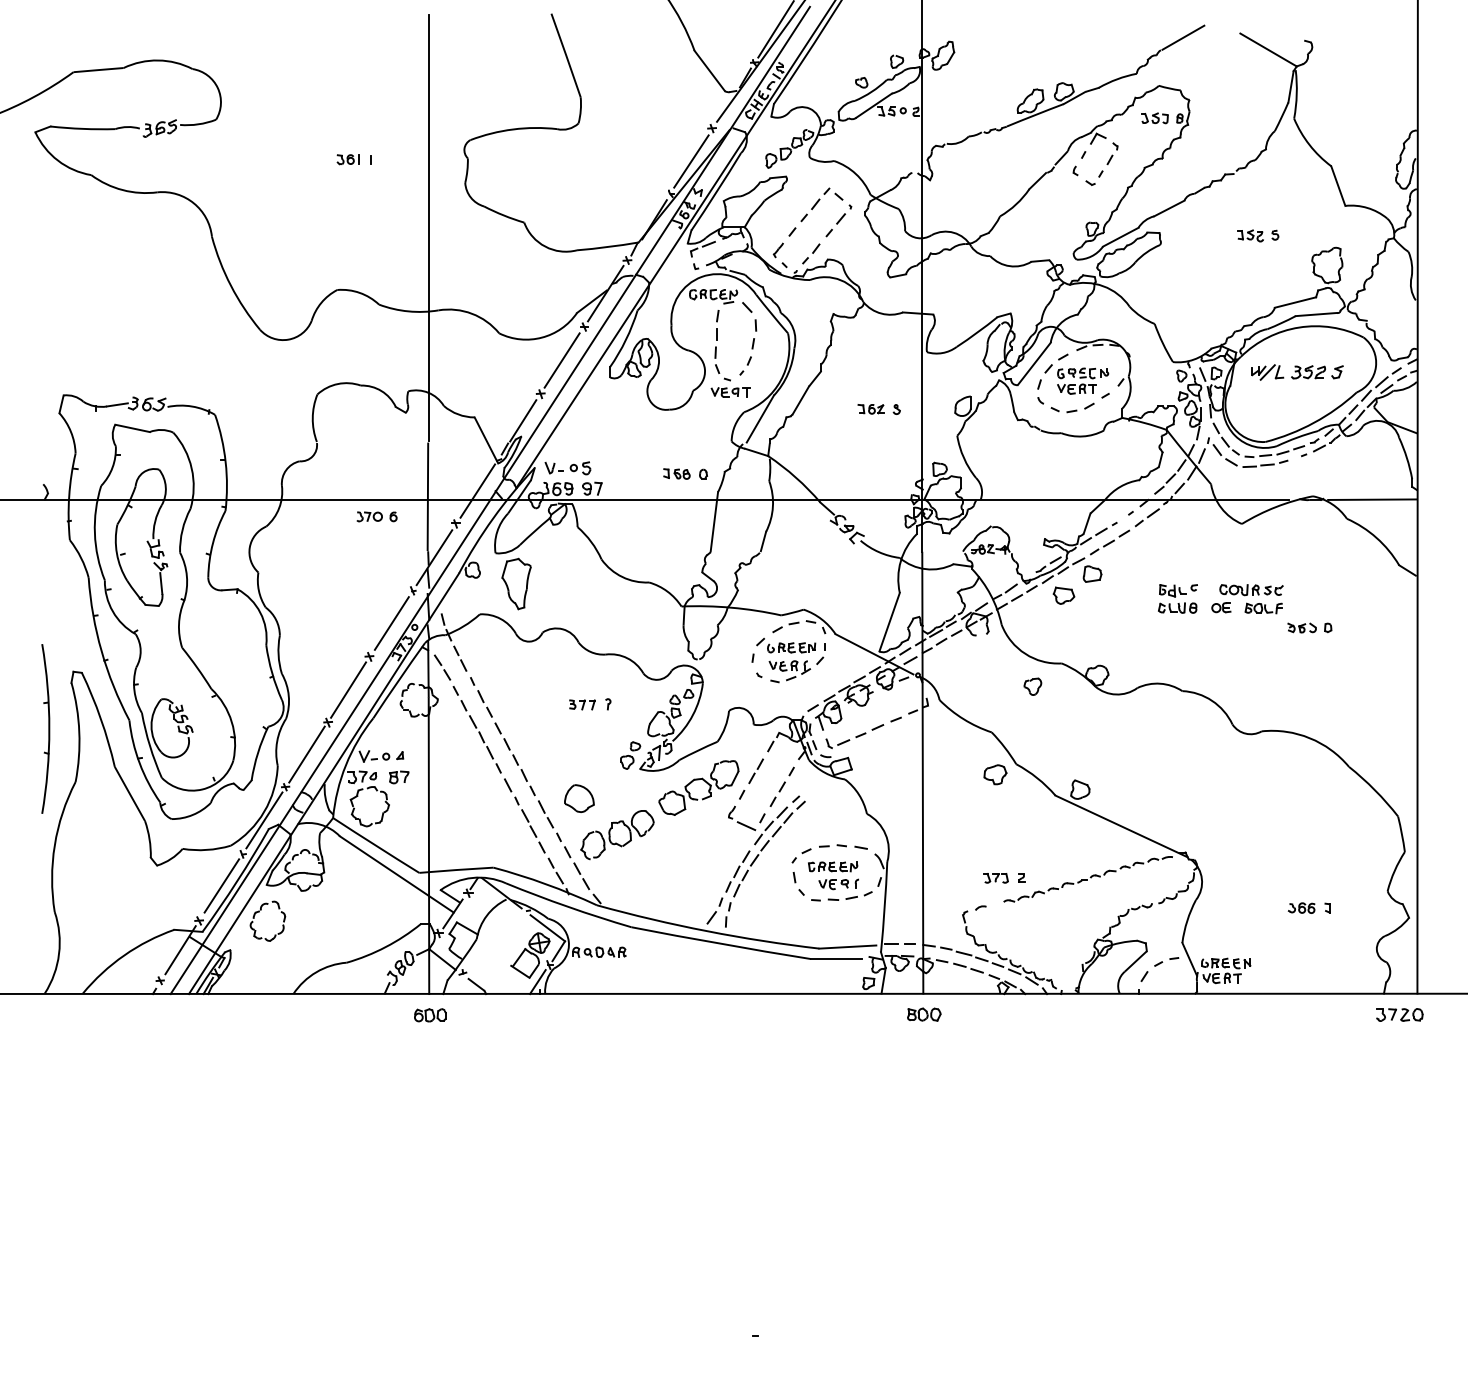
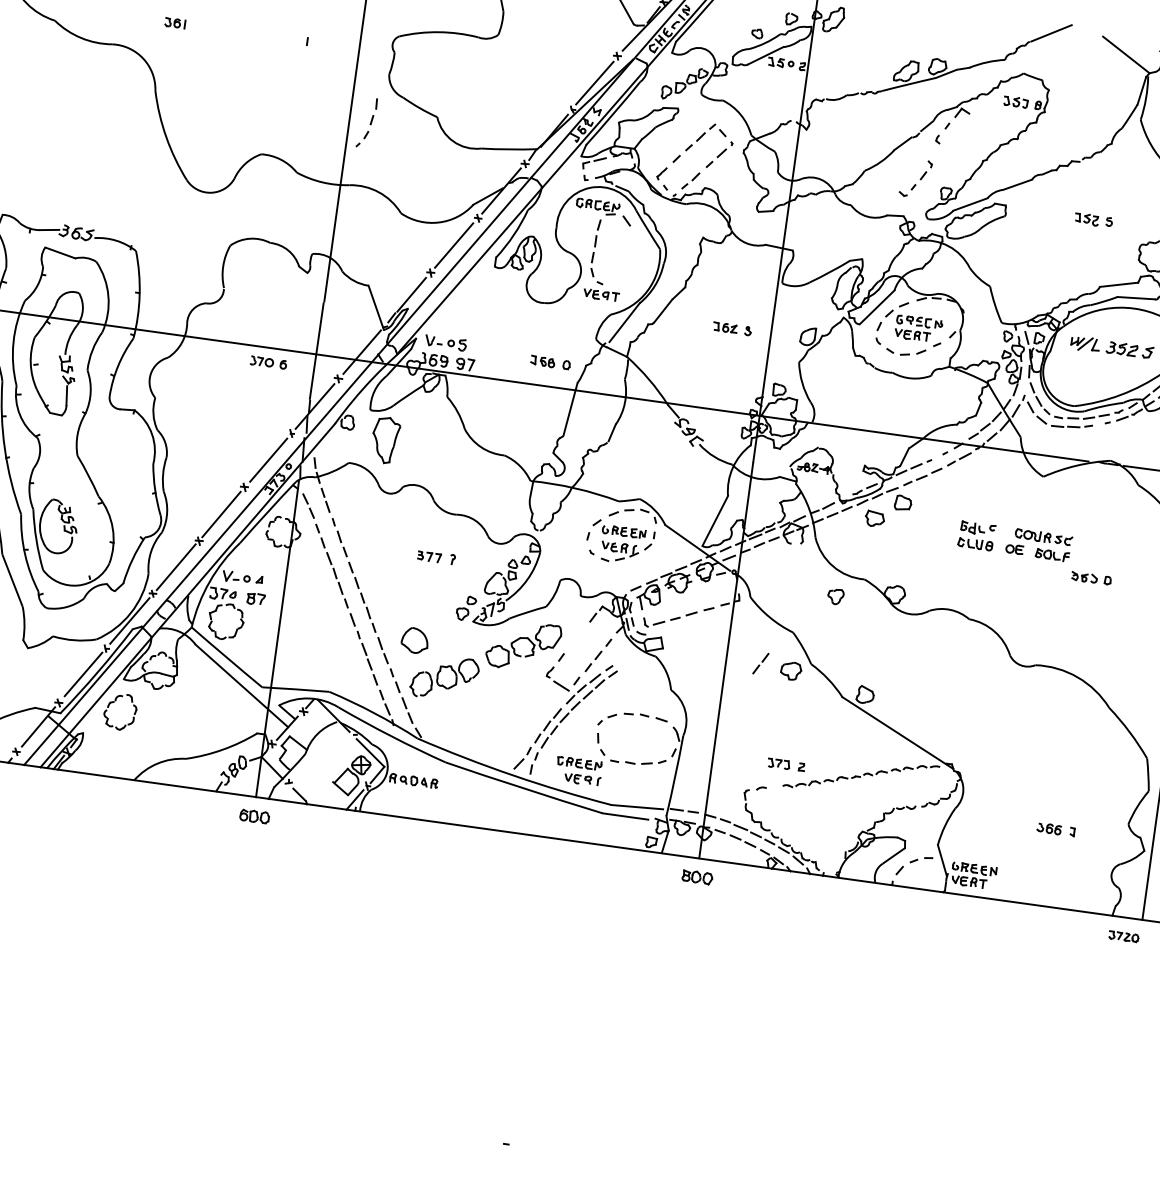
part: (347, 159) -> (174, 22), moved
part: (1101, 163) -> (915, 177), moved
part: (748, 347) -> (367, 122), moved
line: (754, 772) -> (759, 664), moved
part: (833, 875) -> (578, 771), moved
part: (1399, 1014) -> (1123, 936), size x0.7

